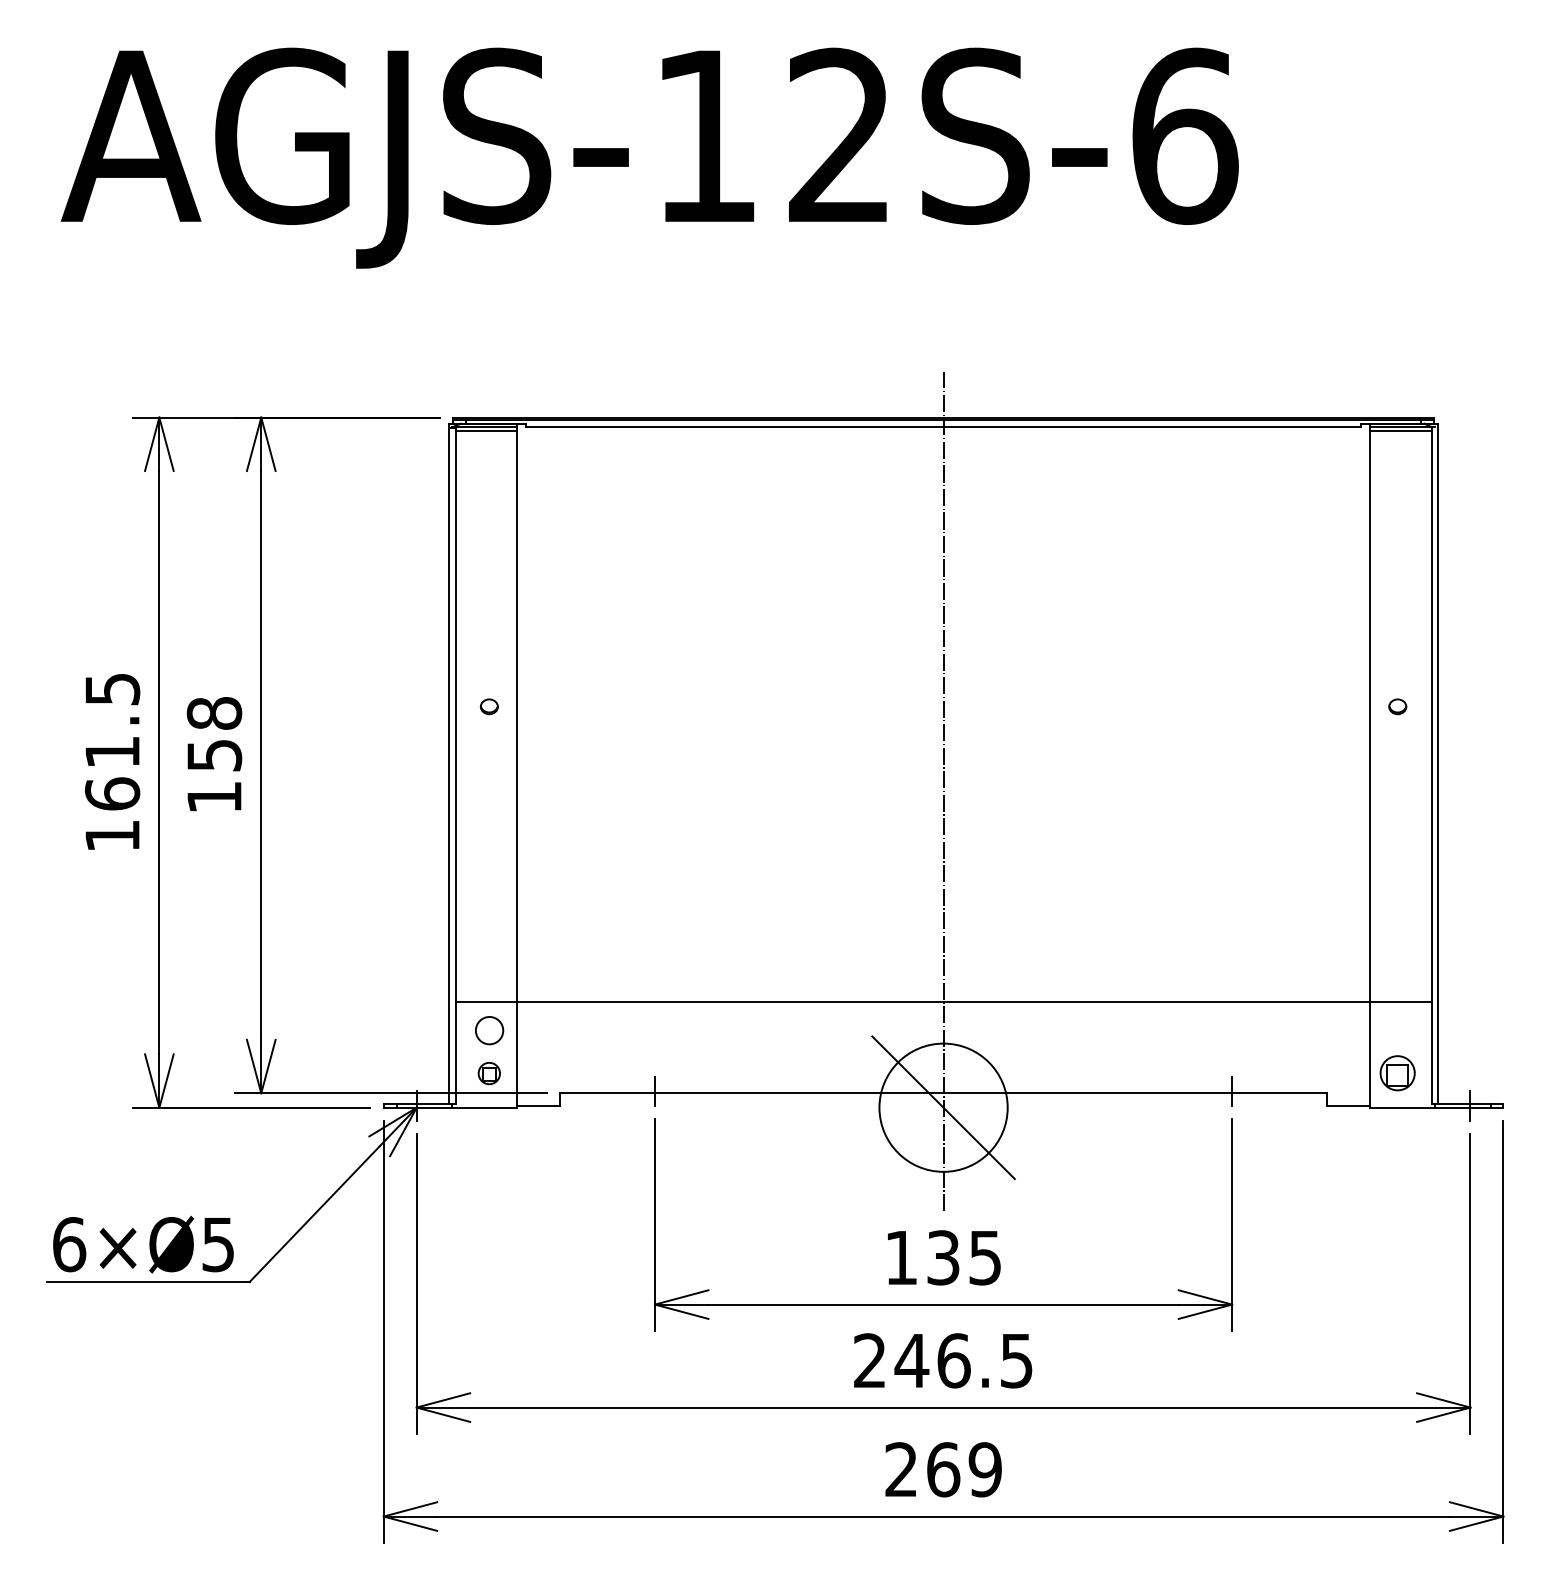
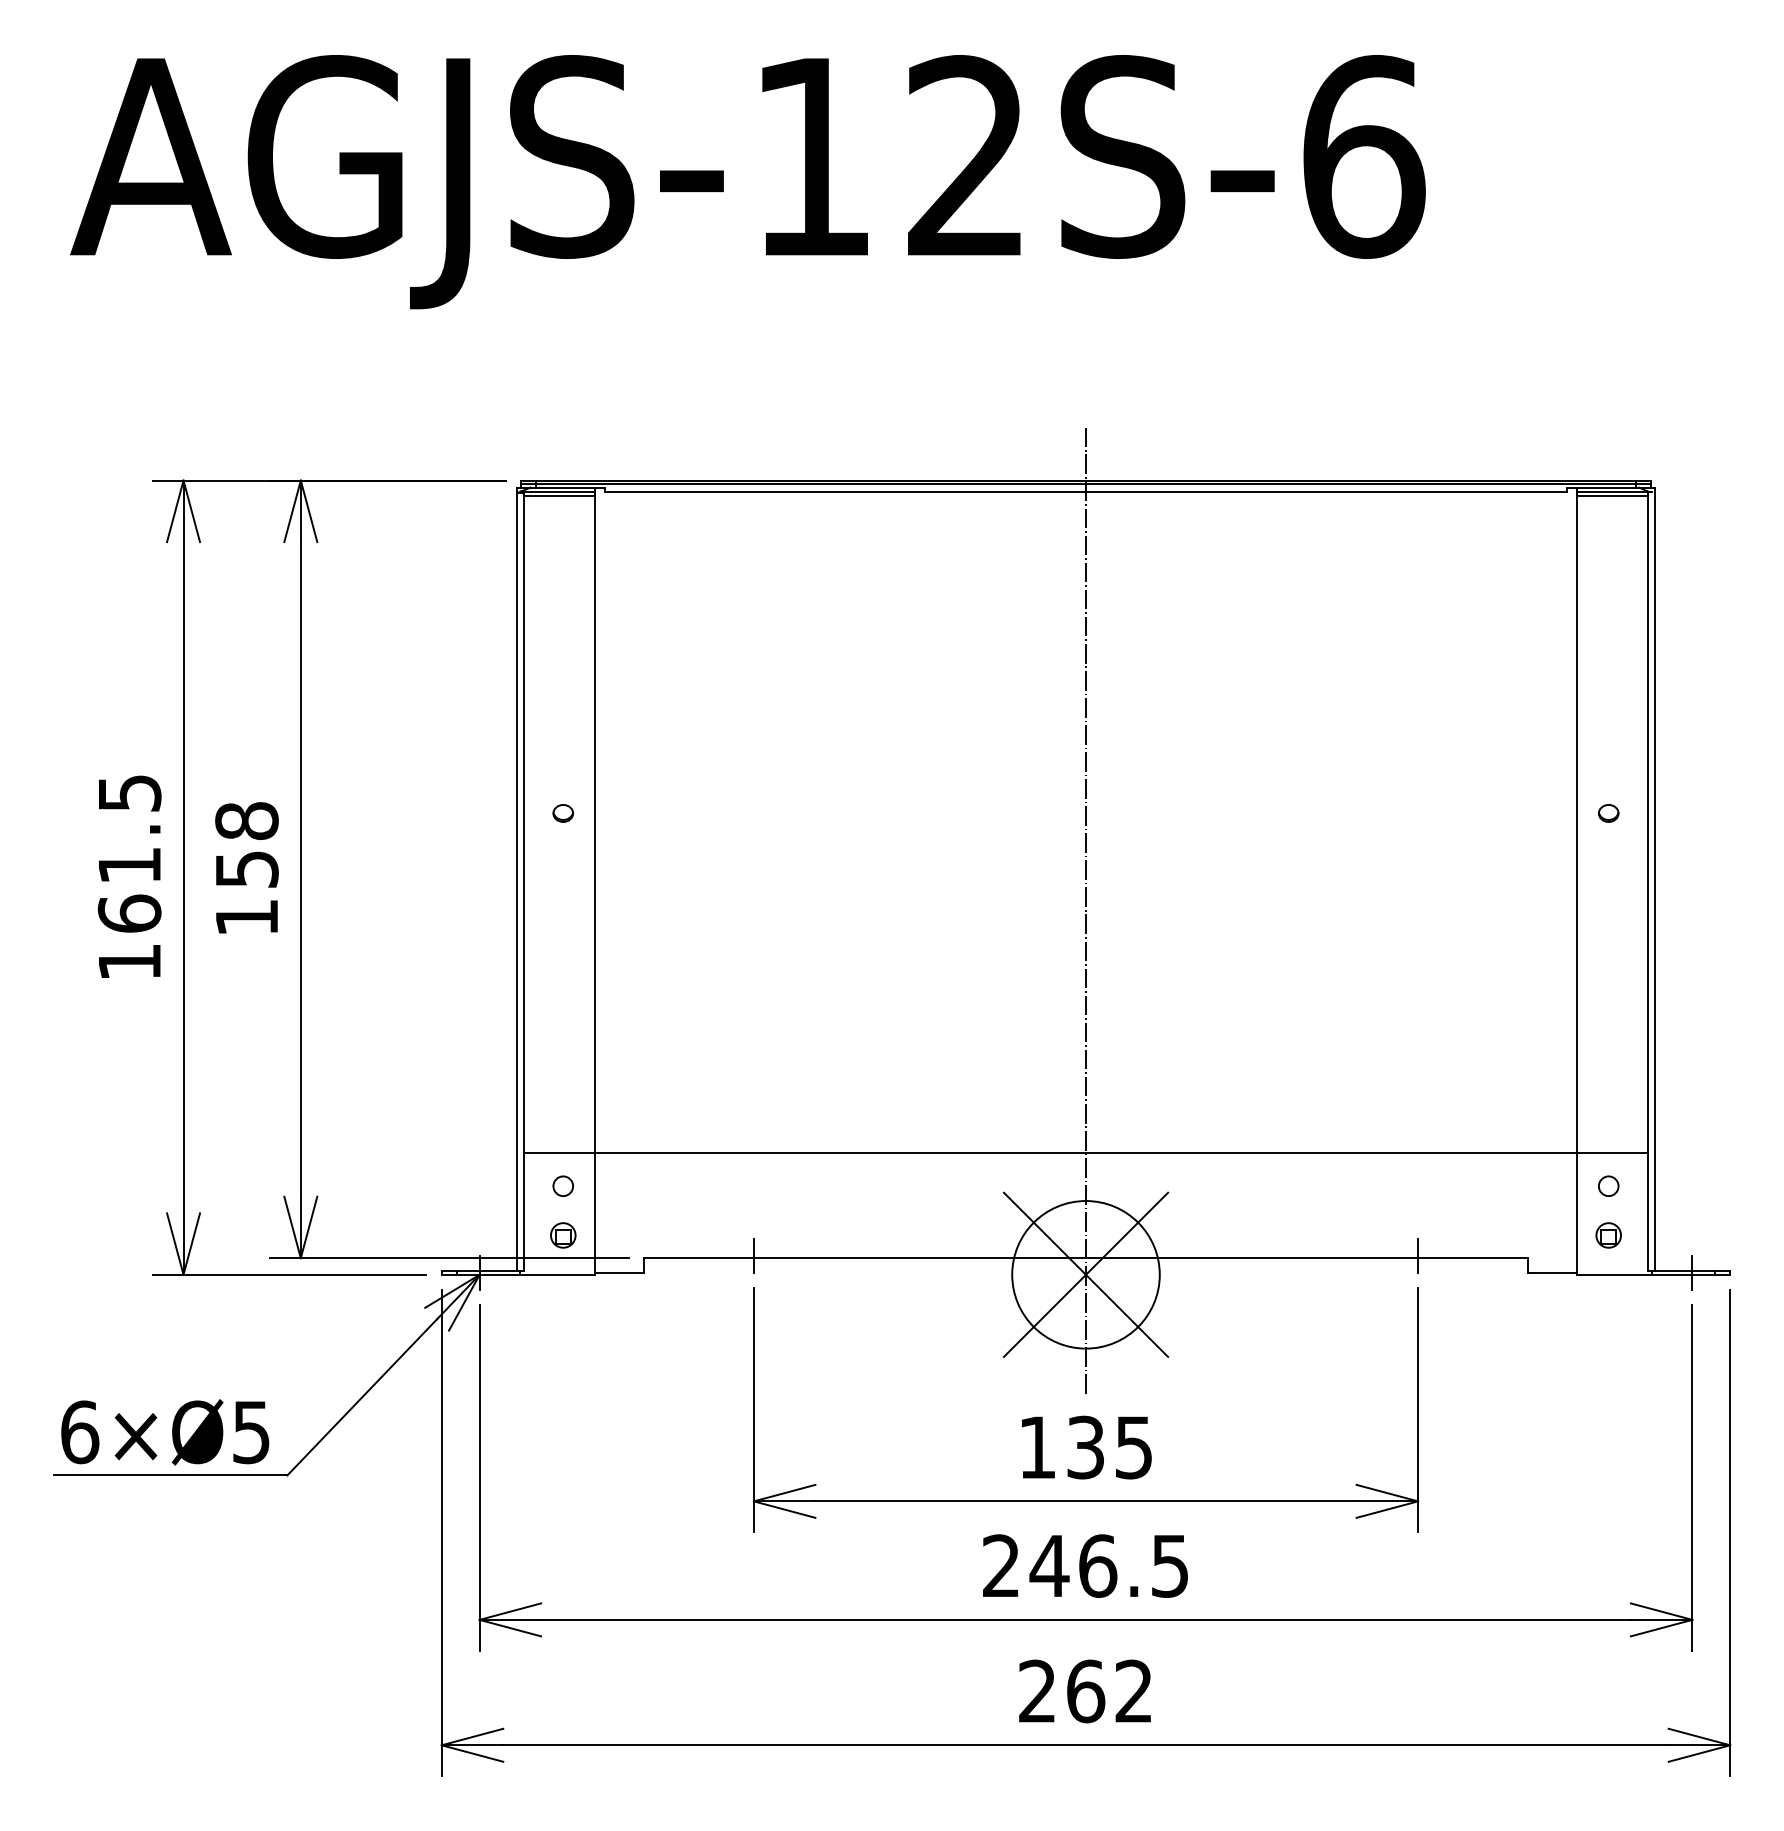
circle: (488, 1030) -> (562, 1185), size x0.62
circle: (1397, 1030) -> (1608, 1185), added
part: (1397, 1073) -> (1608, 1235), size x0.62
line: (943, 1107) -> (1085, 1274), added
text: (984, 1469) -> (1133, 1691), 269 -> 262

